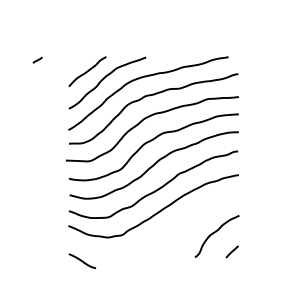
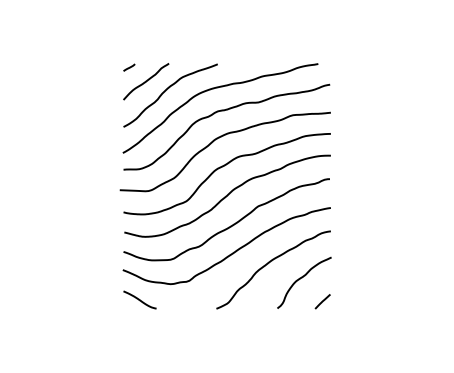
line: (37, 60) -> (129, 67), moved
curve: (187, 221) -> (268, 264), added
curve: (82, 260) -> (139, 299), moved

